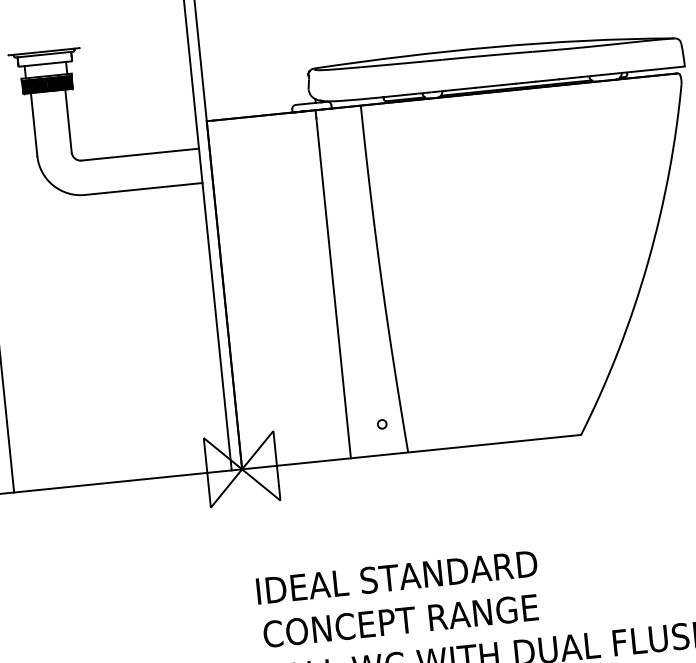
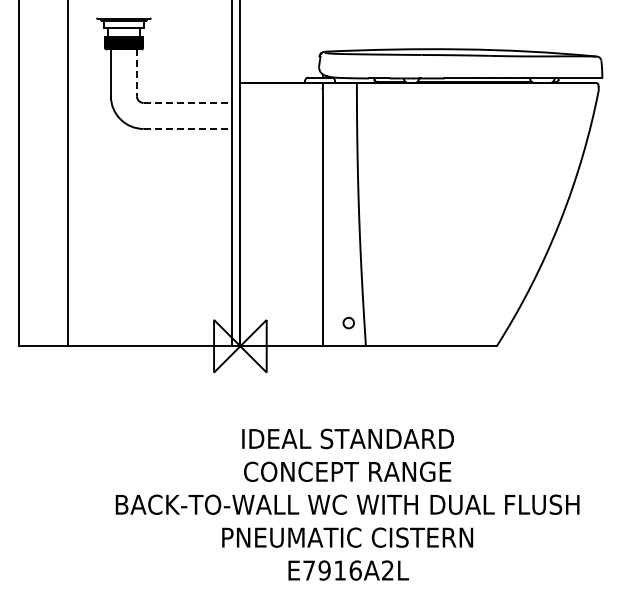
line: (67, 121) -> (136, 72), solid -> dashed
line: (140, 153) -> (188, 102), solid -> dashed
line: (144, 188) -> (188, 128), solid -> dashed
circle: (382, 424) -> (348, 323), size x1.6

